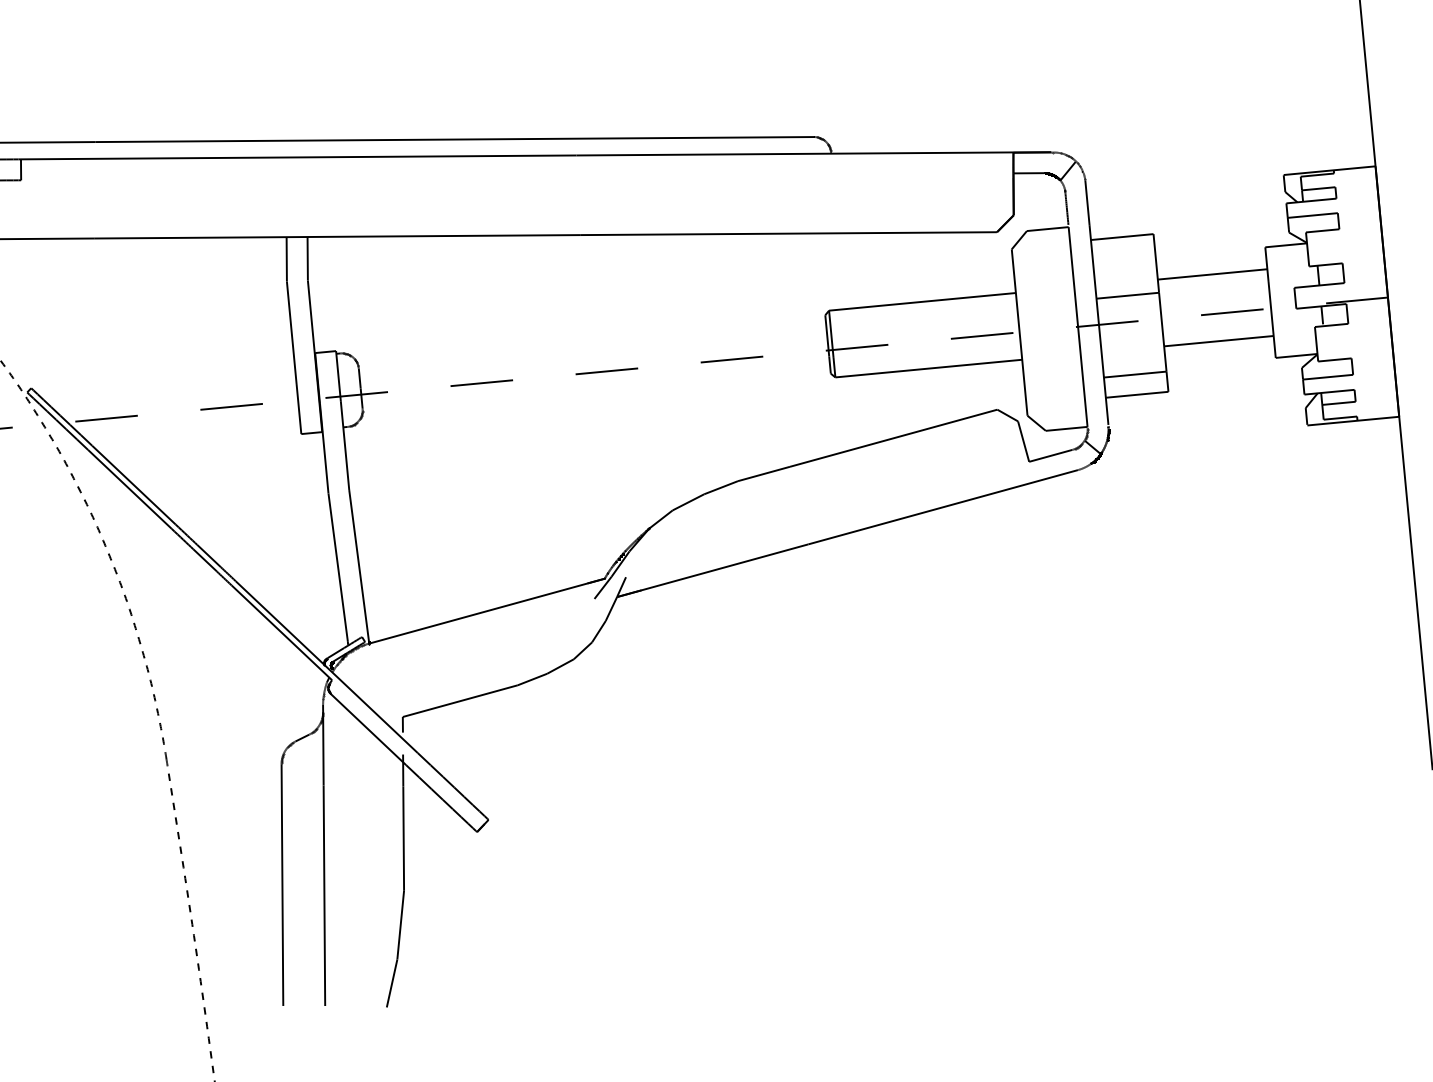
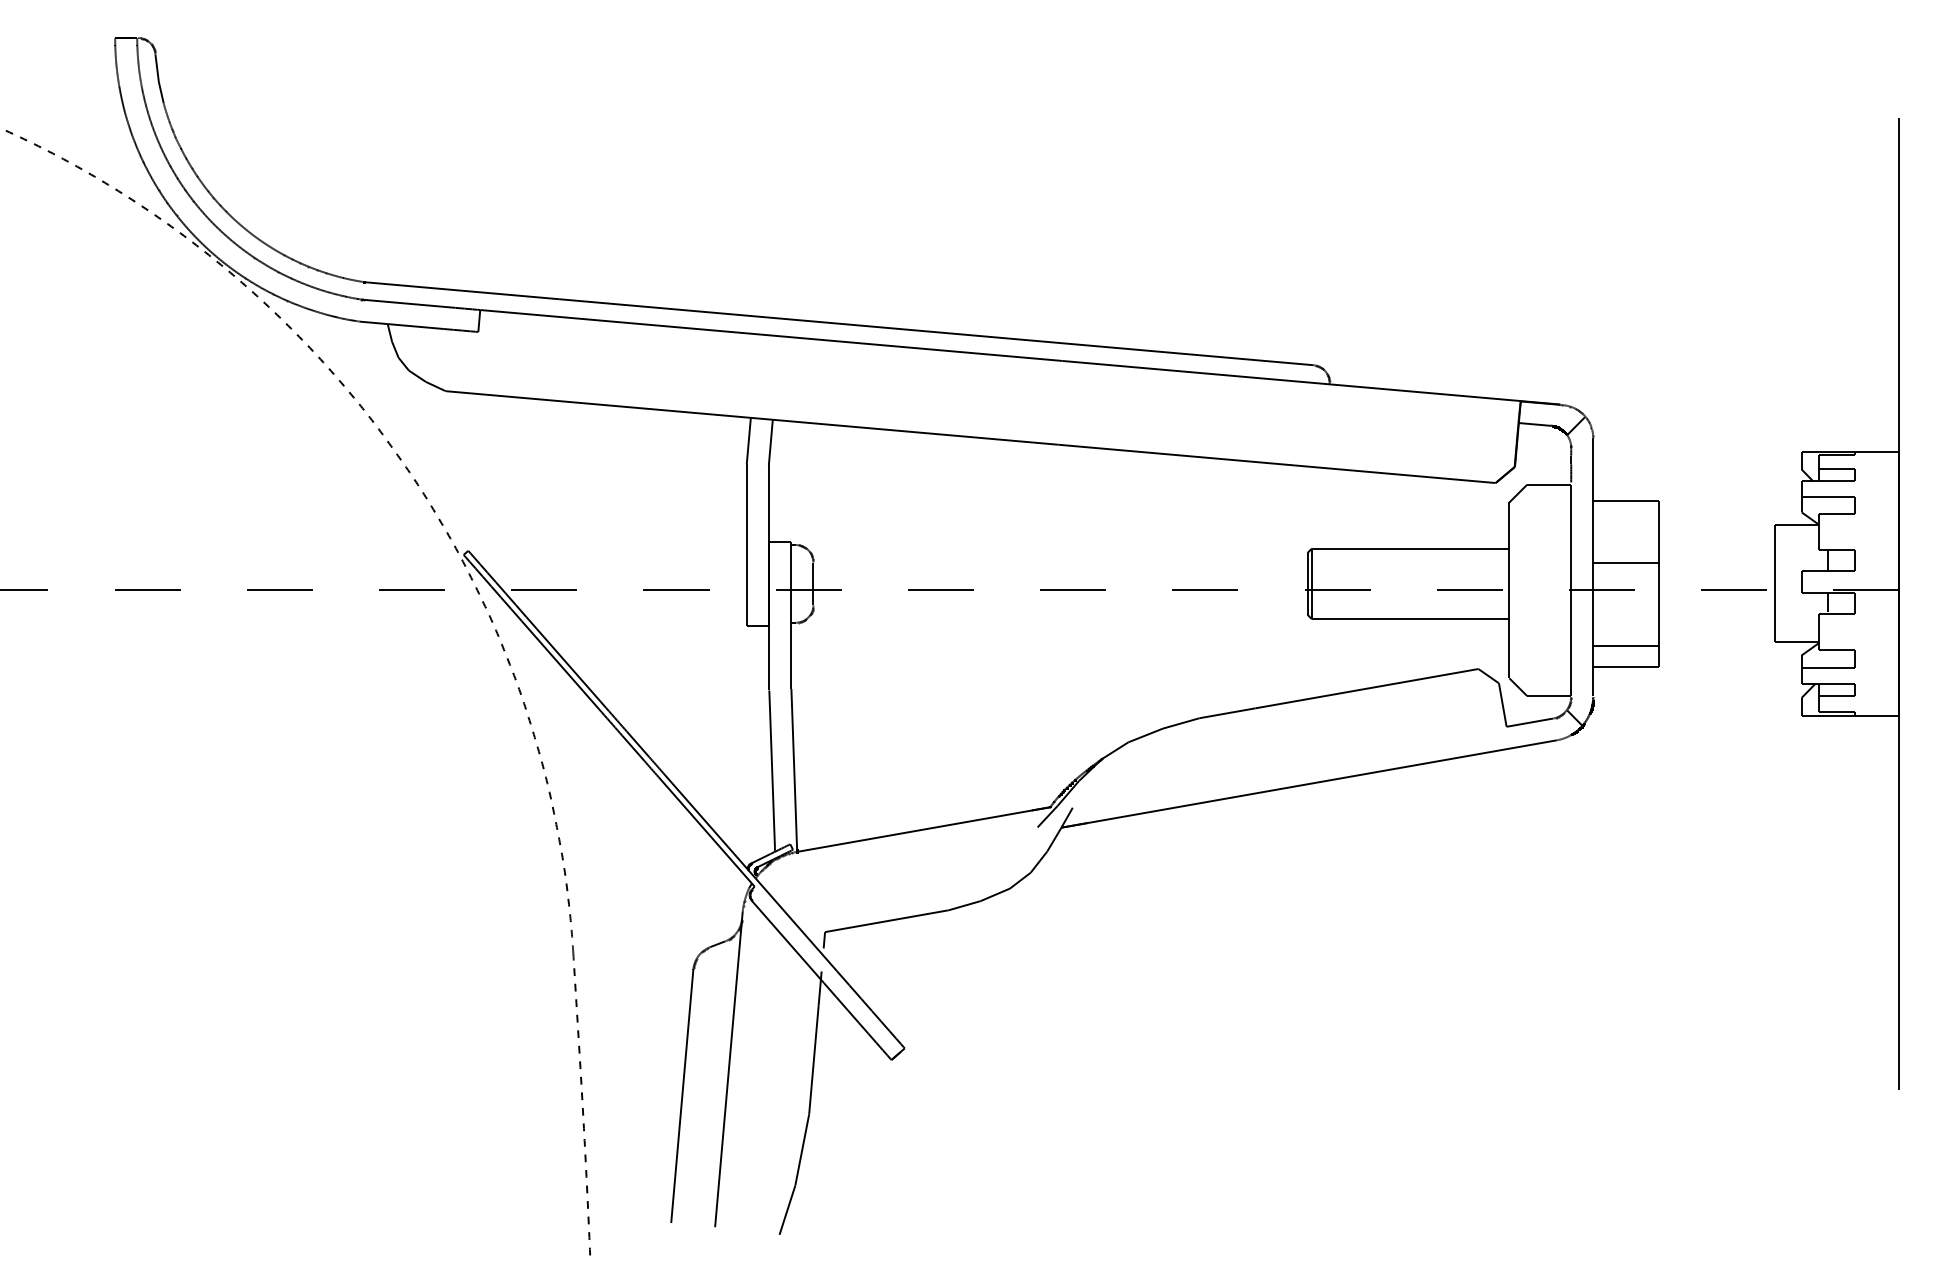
line: (1212, 274) -> (1717, 548), removed
line: (1219, 341) -> (1717, 619), removed

